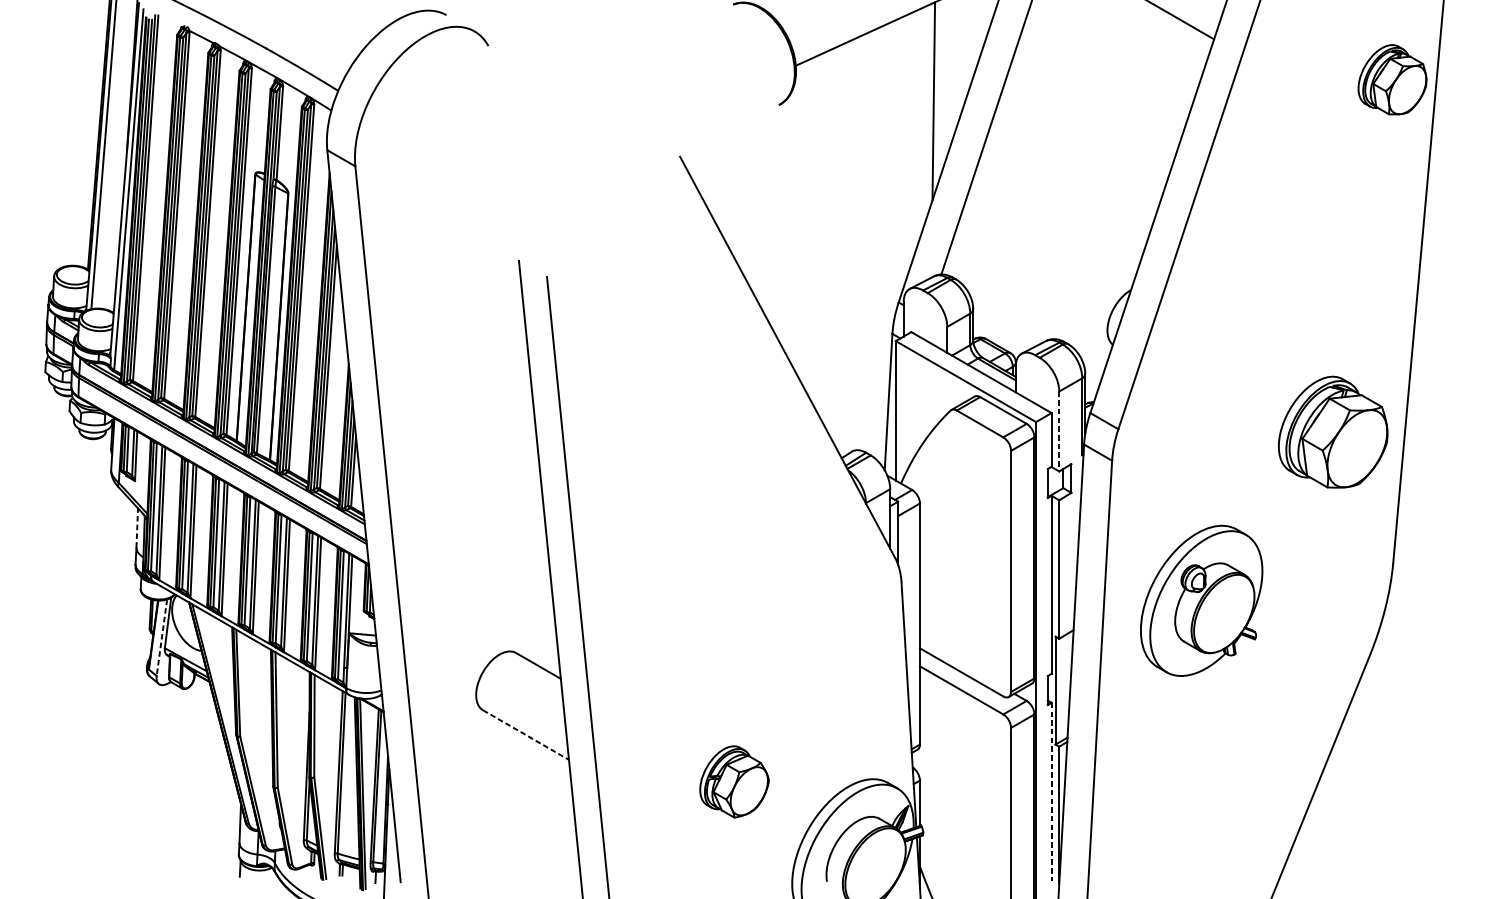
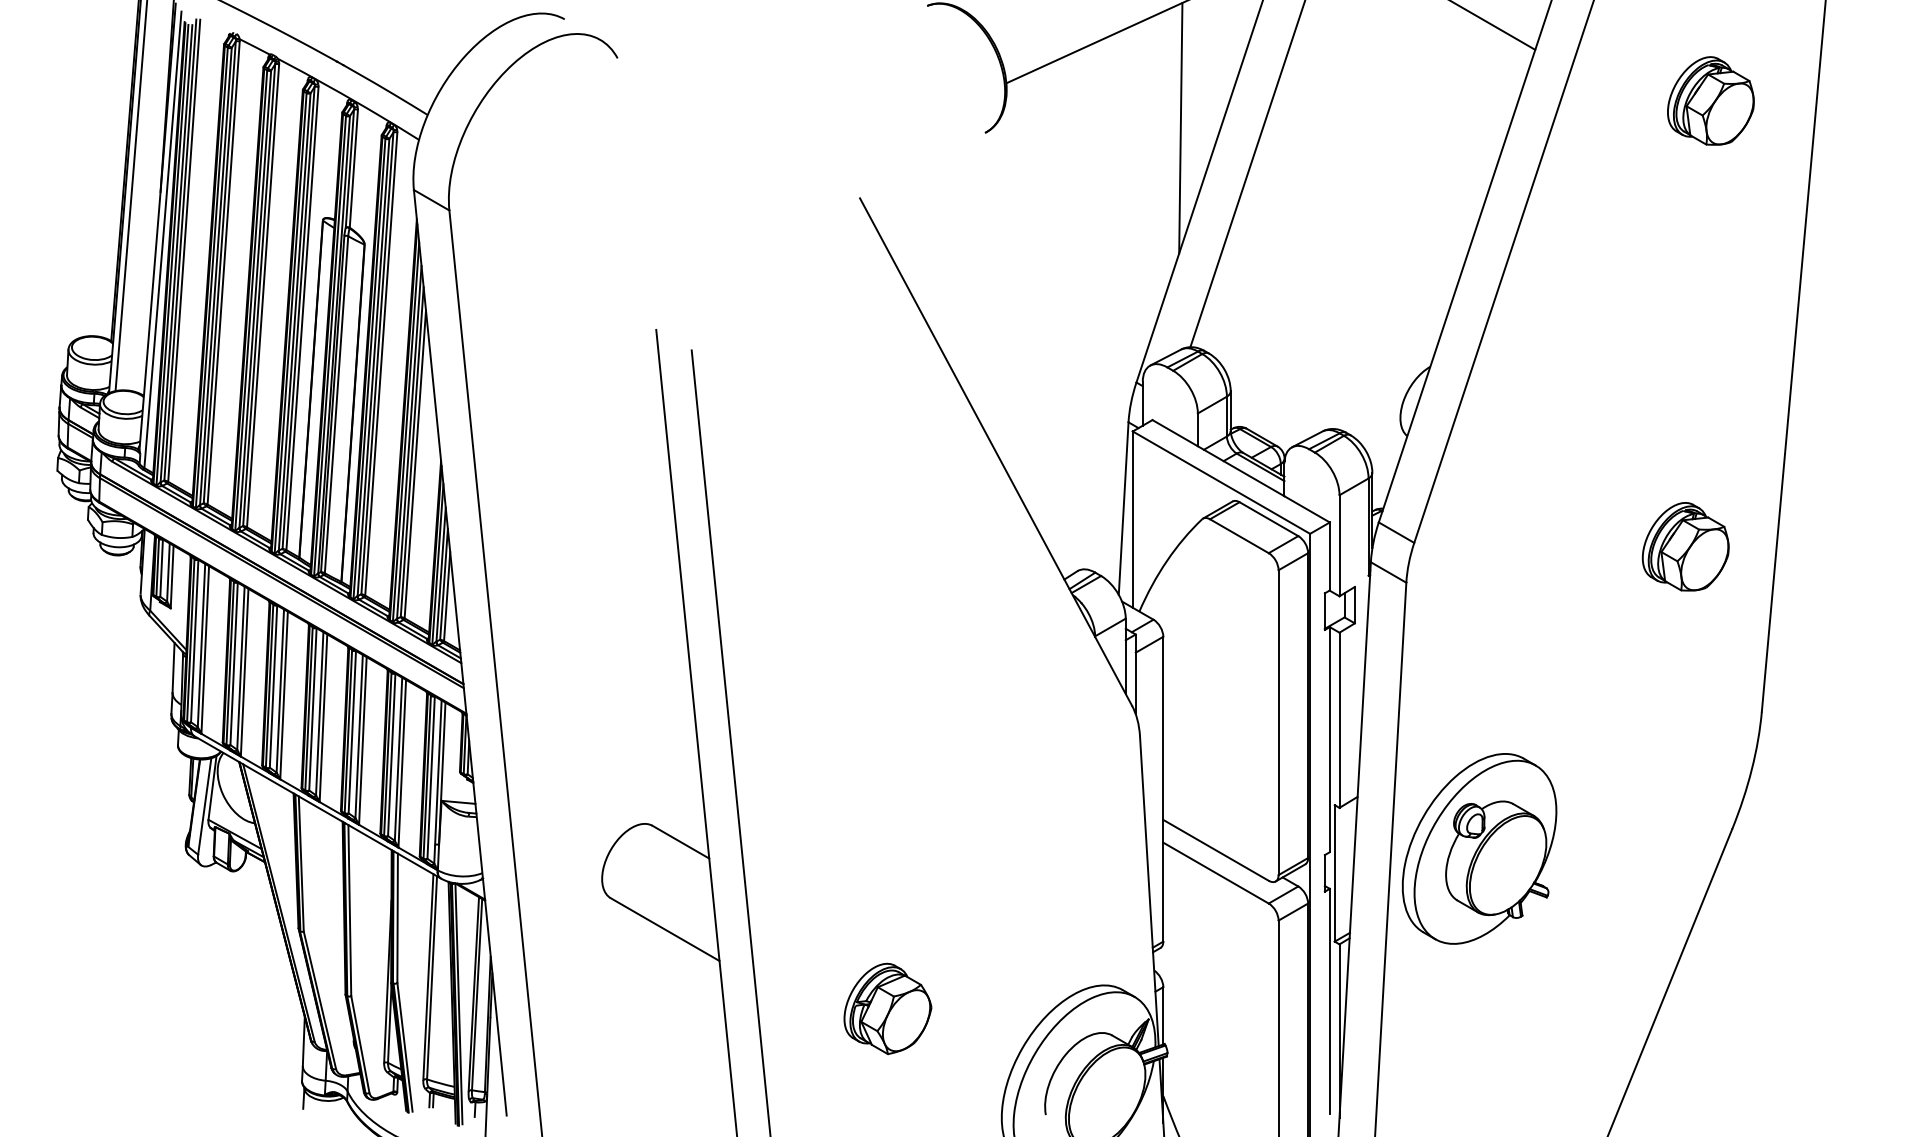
part: (1392, 79) -> (1710, 100), moved
line: (1059, 431) -> (1339, 545), dashed -> solid
part: (1332, 432) -> (1685, 546), size x0.62
line: (137, 527) -> (173, 667), dashed -> solid
part: (1201, 600) -> (1479, 848), moved
line: (161, 637) -> (204, 806), dashed -> solid
line: (526, 734) -> (665, 929), dashed -> solid
part: (734, 781) -> (887, 1008), moved
line: (1051, 791) -> (1329, 1001), dashed -> solid

